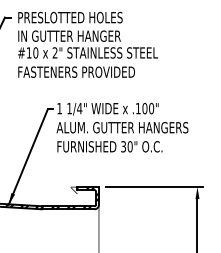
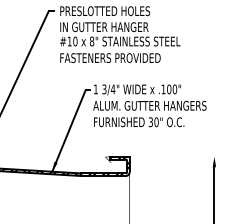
text: (54, 52) -> (91, 41), 2" -> 8"
text: (69, 108) -> (104, 89), 1/4" -> 3/4"
line: (154, 186) -> (177, 156), removed

